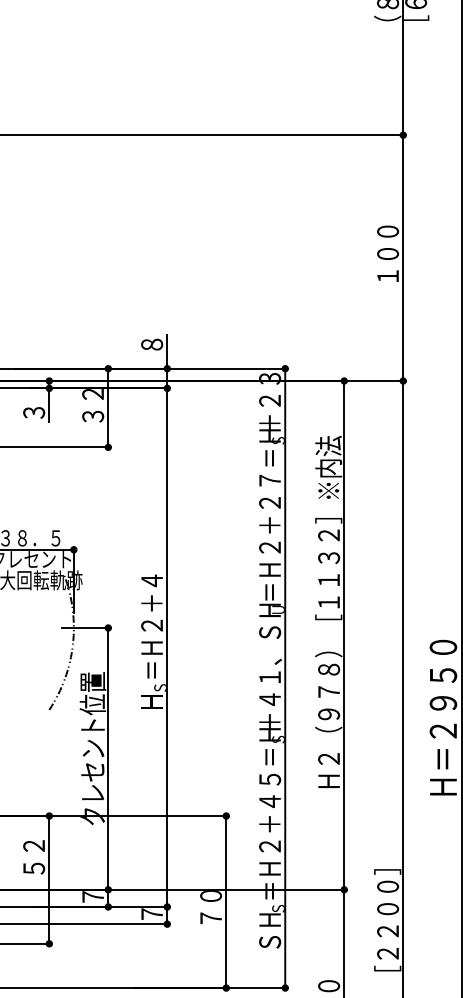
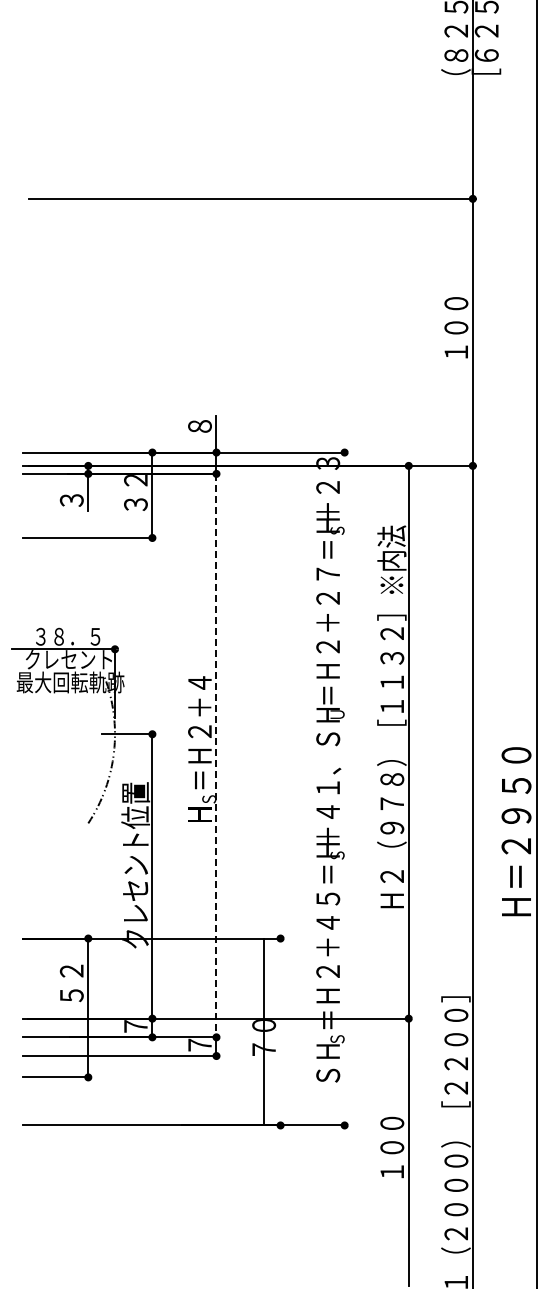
line: (167, 647) -> (216, 755), solid -> dashed
line: (285, 677) -> (344, 788), removed
line: (226, 901) -> (263, 1031), moved

